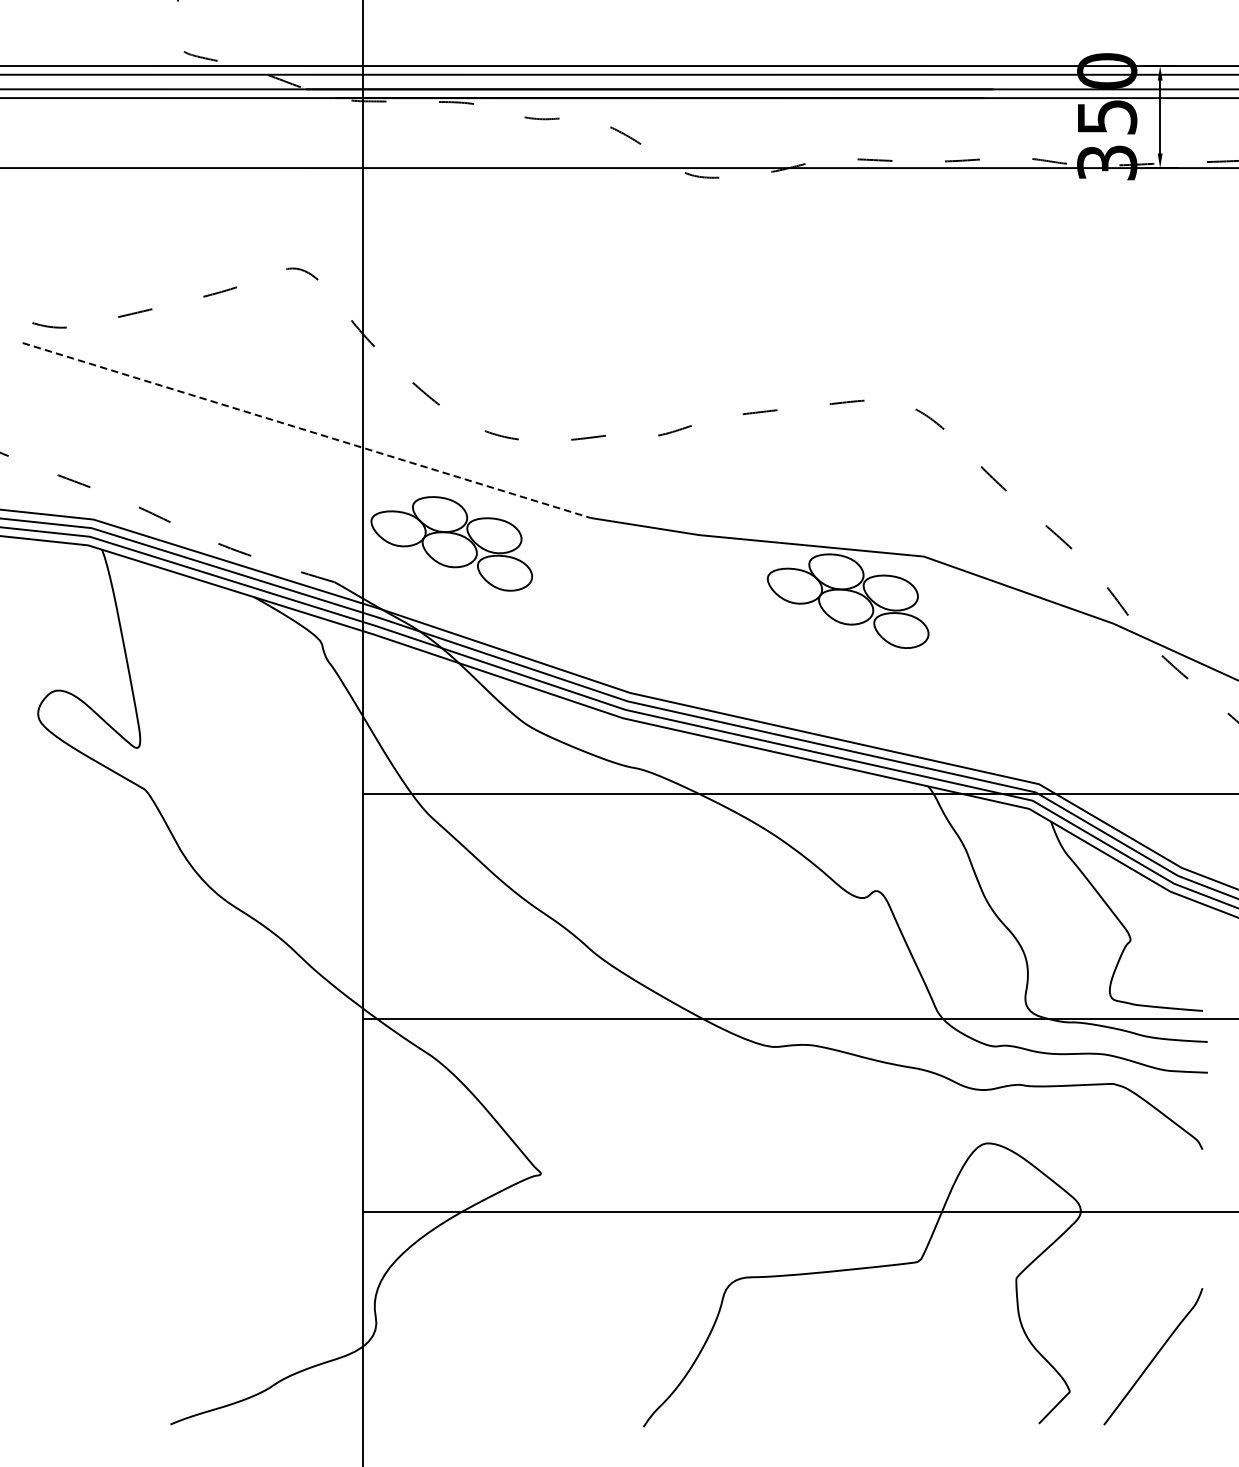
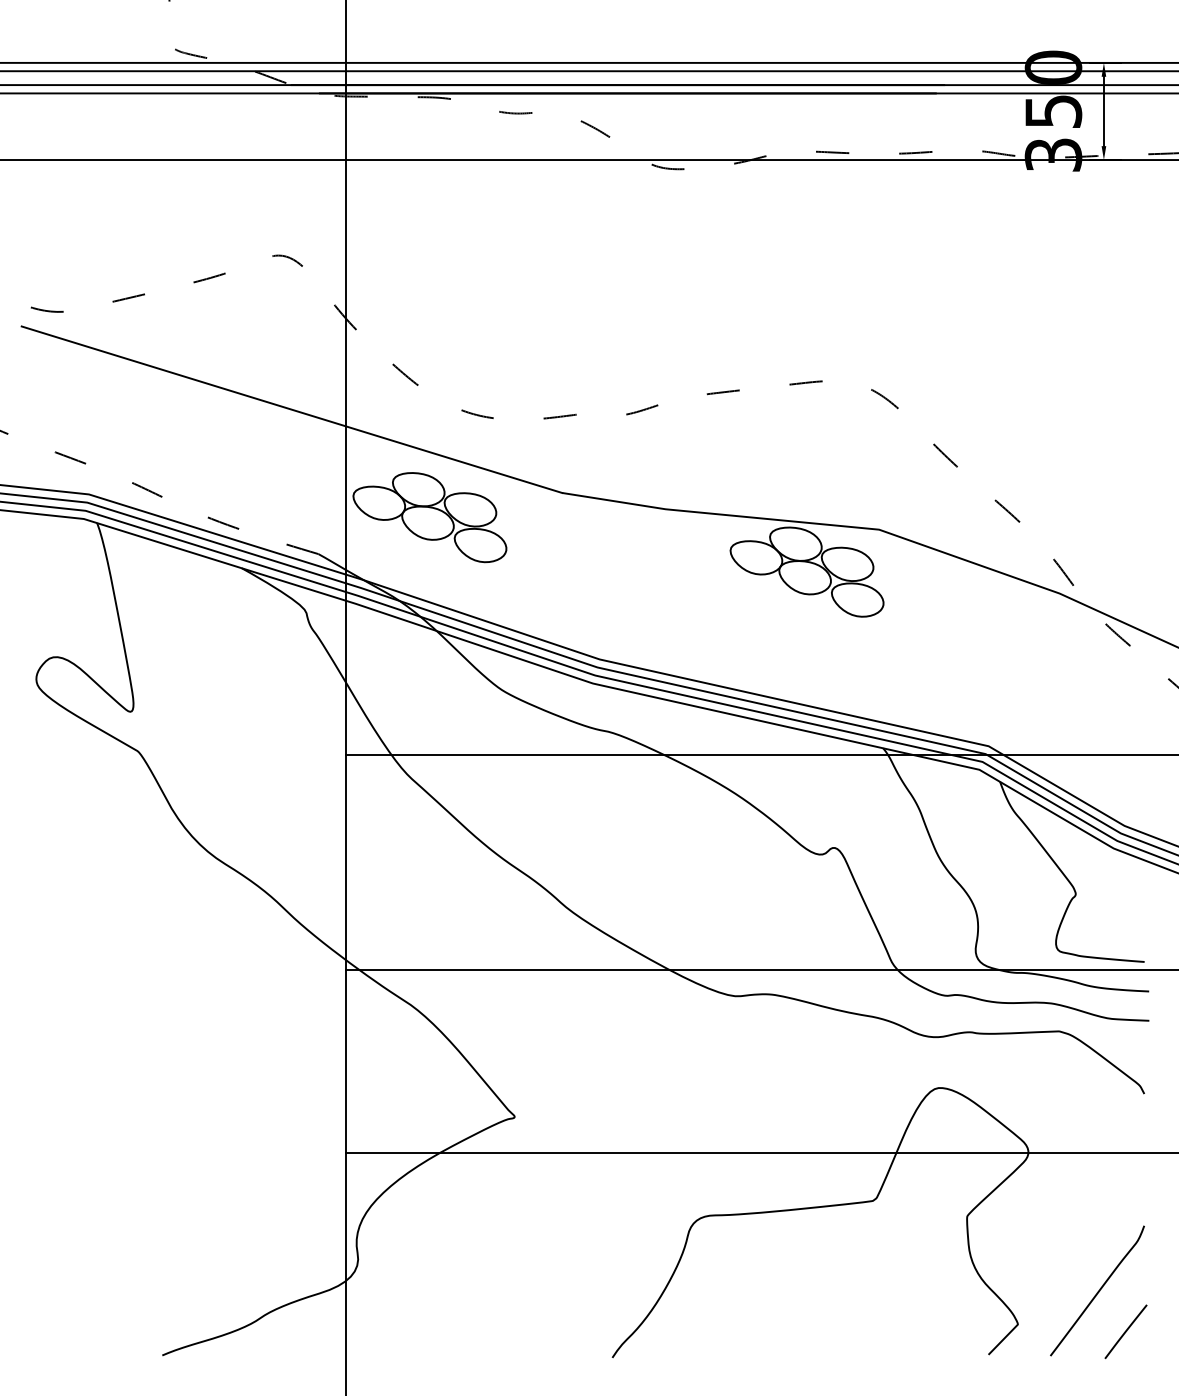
line: (306, 430) -> (291, 409), dashed -> solid
line: (1182, 1399) -> (1125, 1331), added

